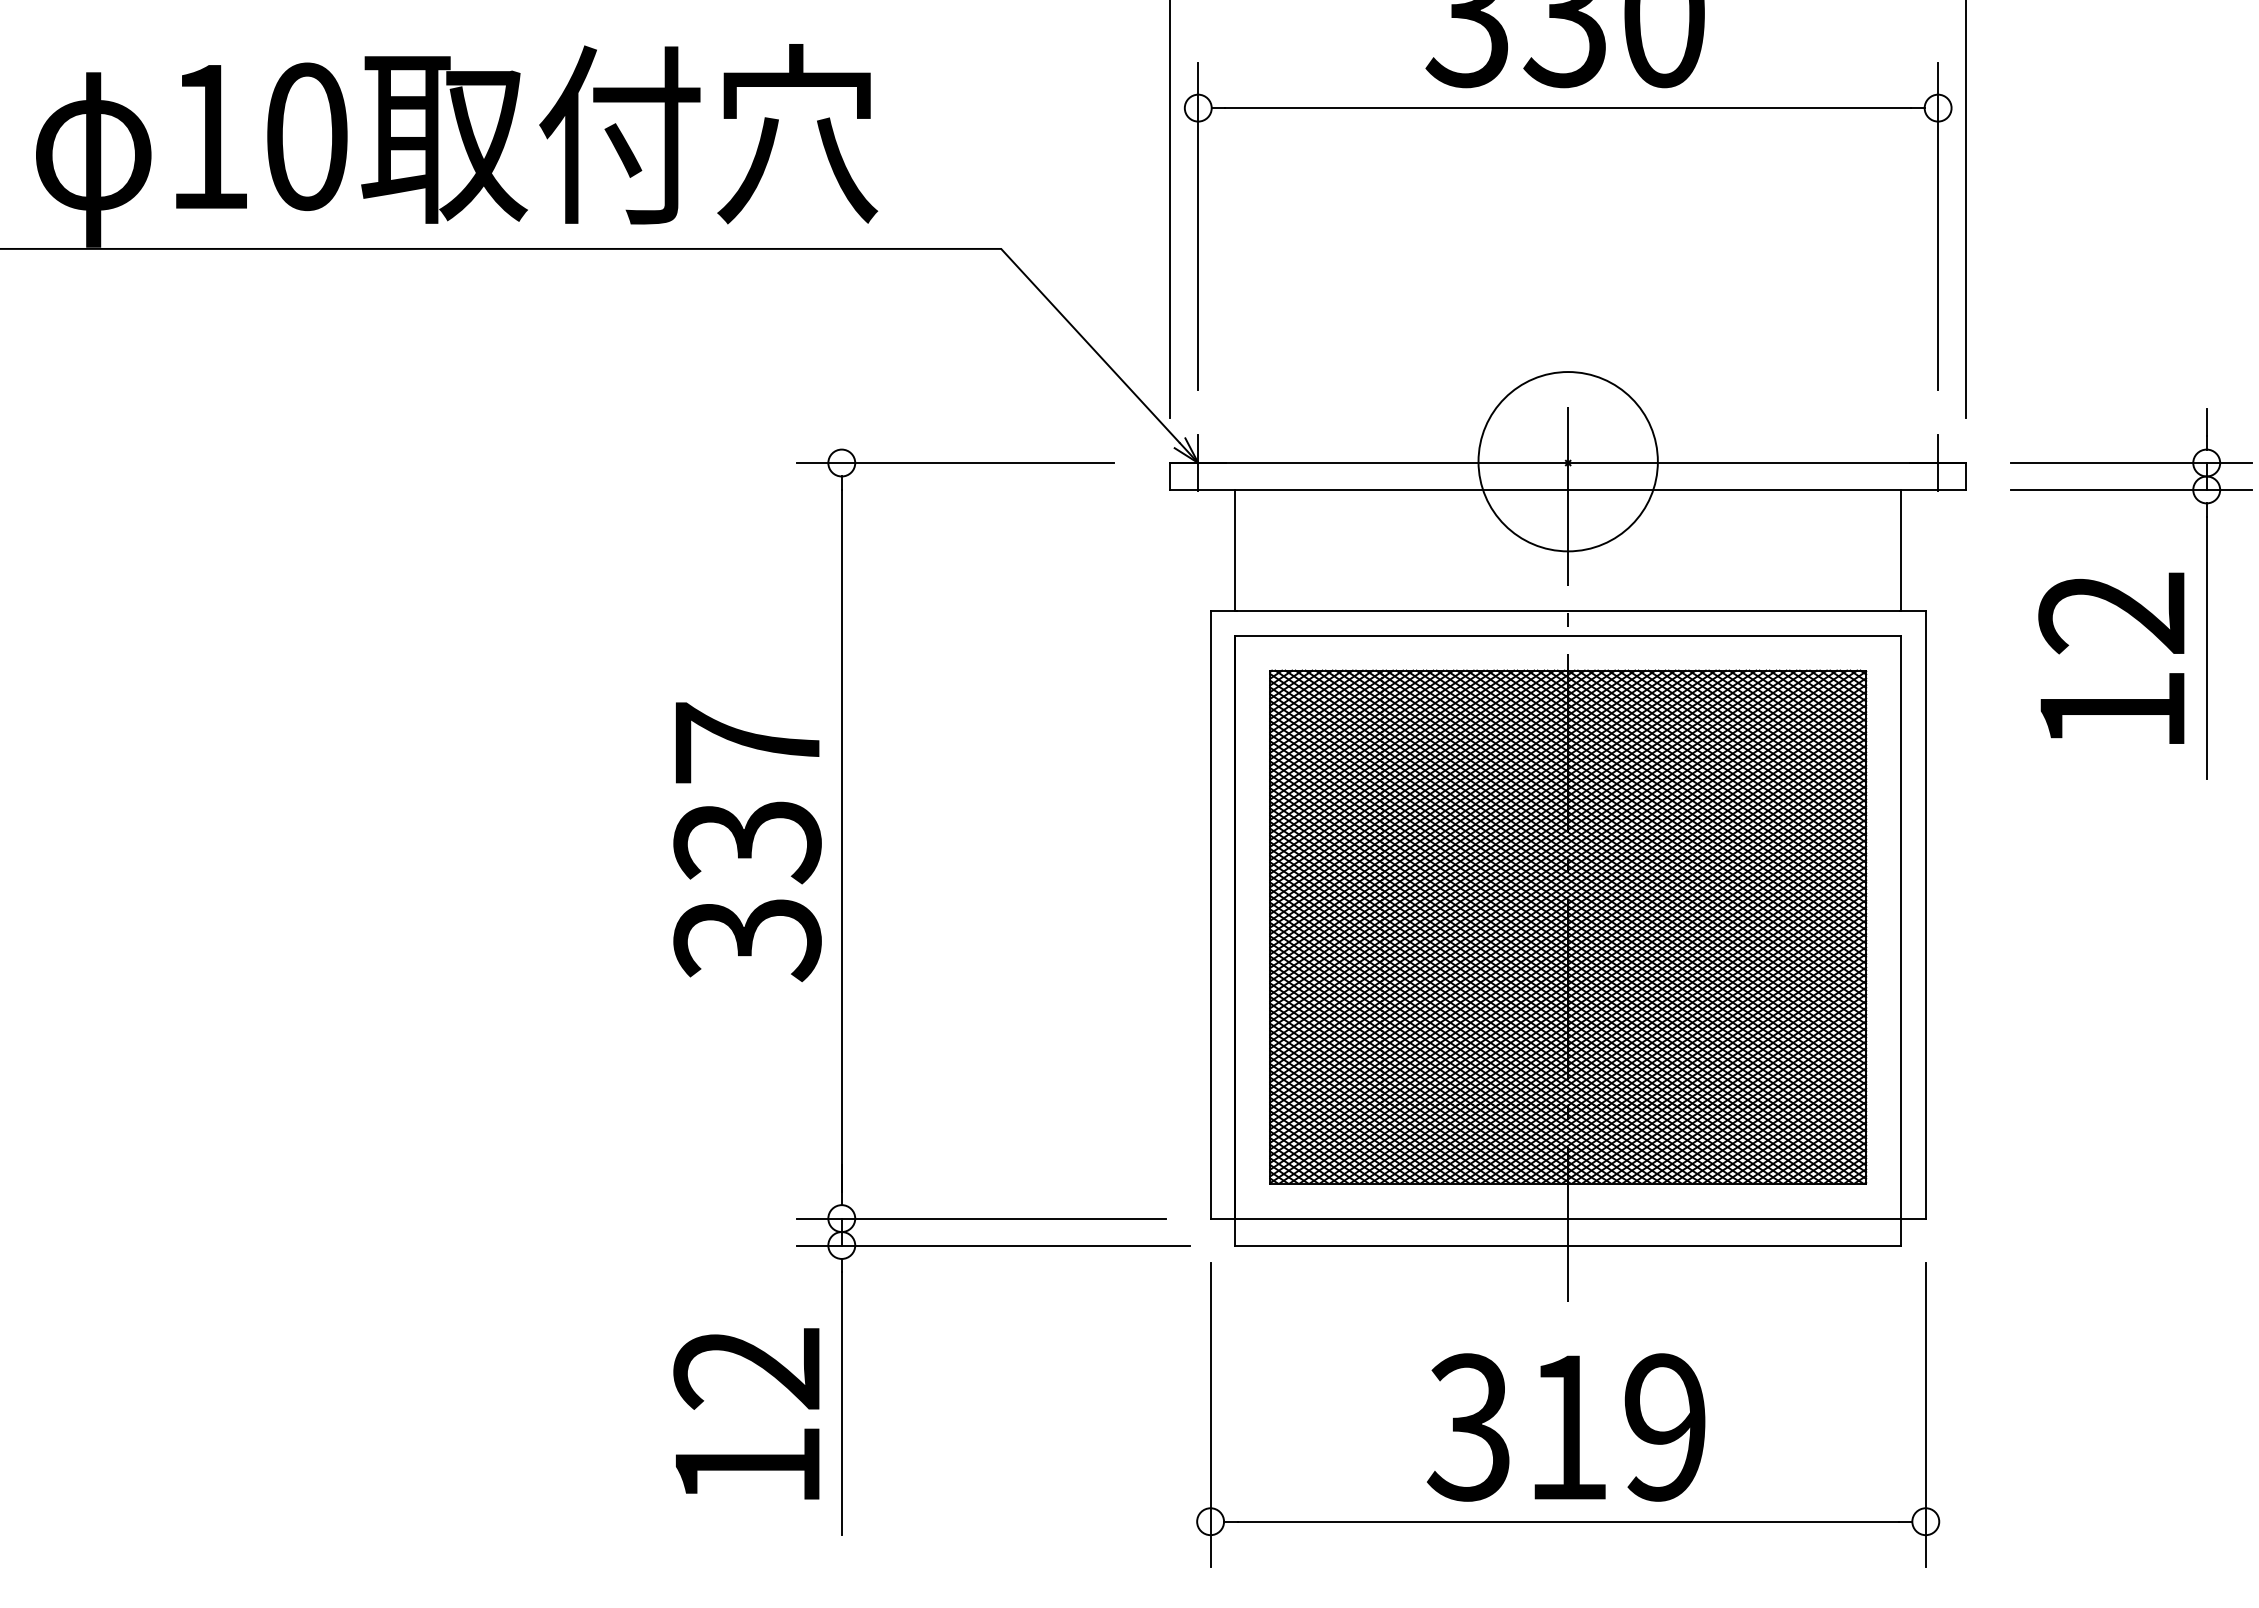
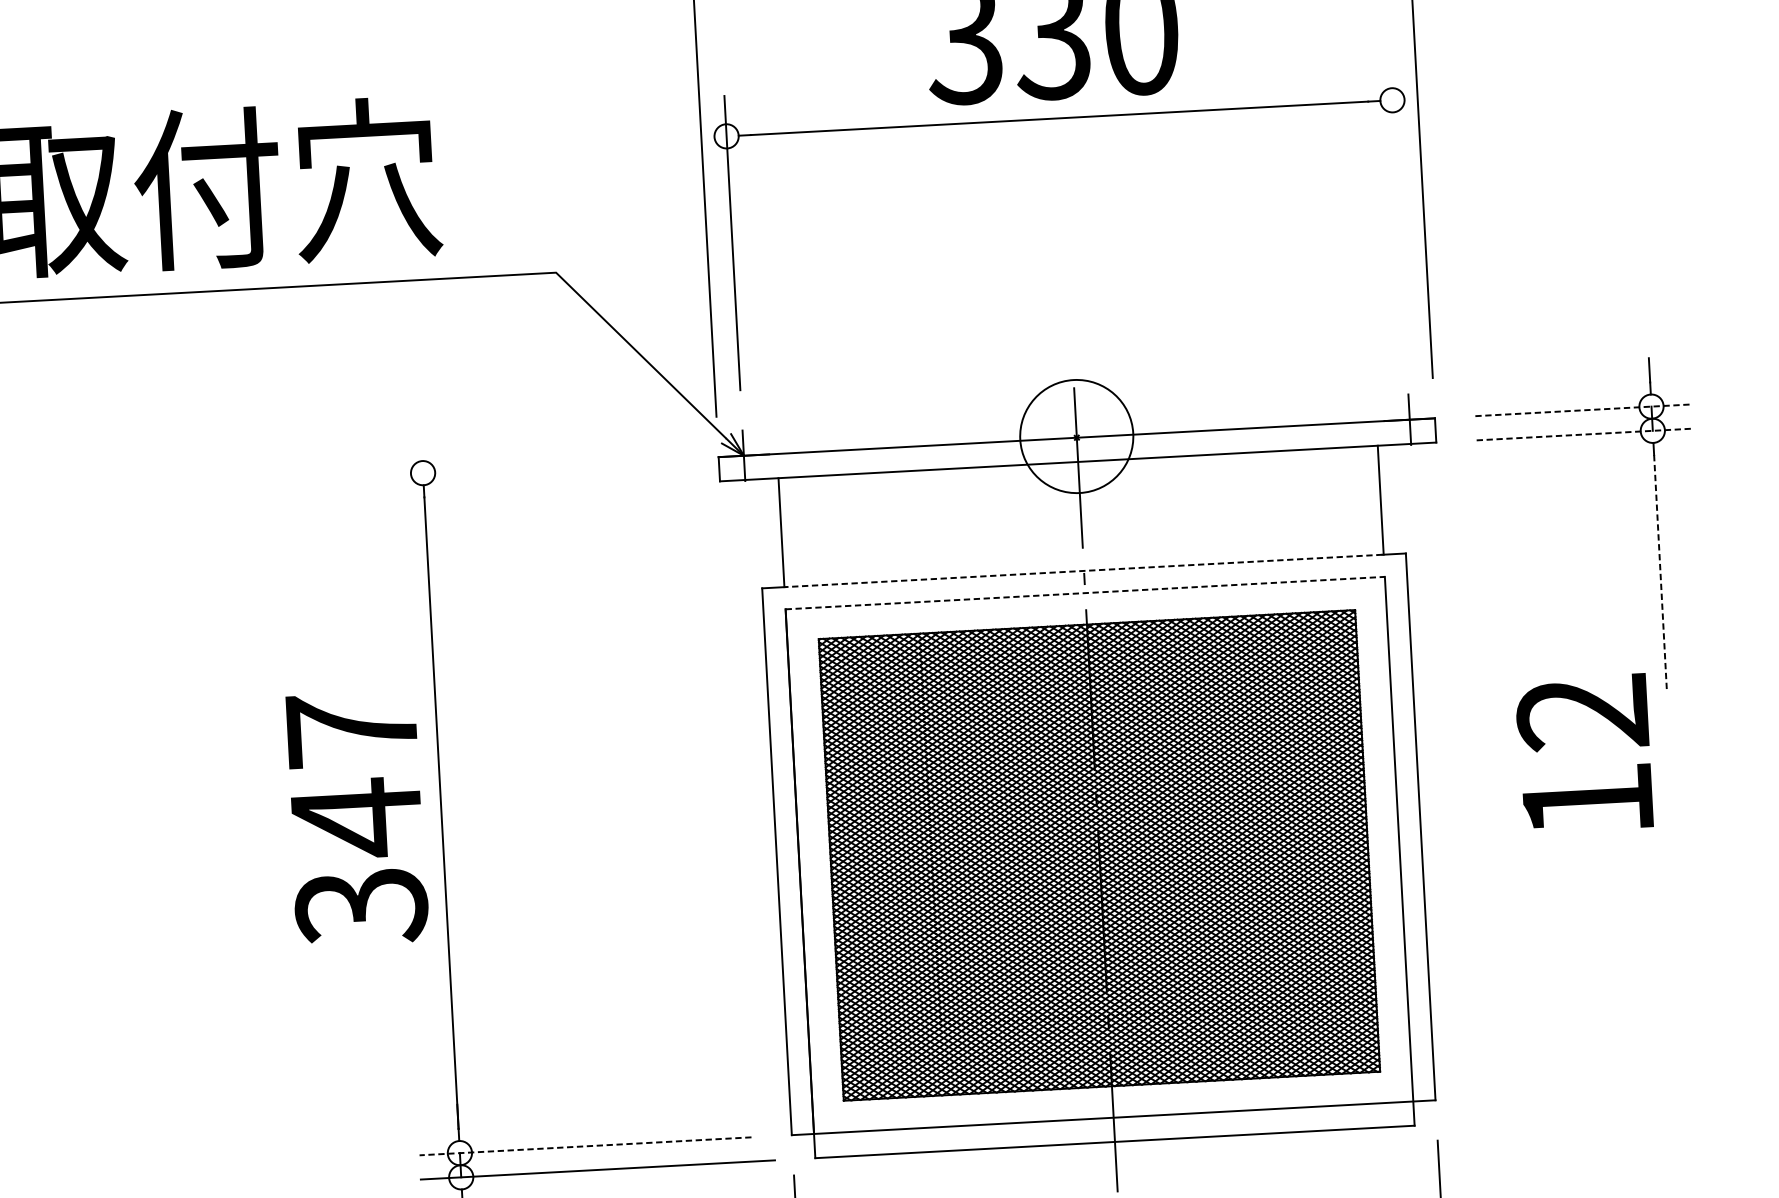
line: (1938, 226) -> (1398, 206), removed
circle: (1567, 461) -> (1076, 436), size x0.7
line: (955, 463) -> (525, 468), removed
line: (2131, 463) -> (1583, 410), solid -> dashed
line: (2131, 489) -> (1585, 434), solid -> dashed
line: (1568, 611) -> (1084, 571), solid -> dashed
line: (1568, 635) -> (1085, 592), solid -> dashed
line: (2206, 648) -> (1660, 573), solid -> dashed
text: (2111, 657) -> (1584, 752), moved
text: (747, 841) -> (356, 818), 337 -> 347
line: (980, 1218) -> (584, 1146), solid -> dashed

